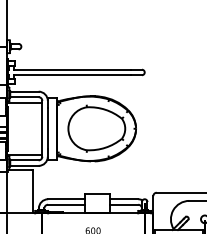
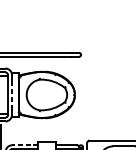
line: (47, 128) -> (11, 94), solid -> dashed
line: (66, 199) -> (25, 145), solid -> dashed

